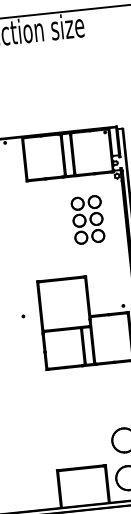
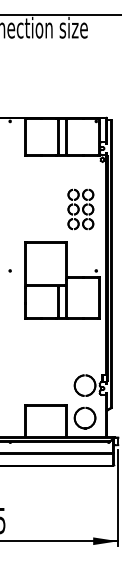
part: (87, 219) -> (80, 209), moved

